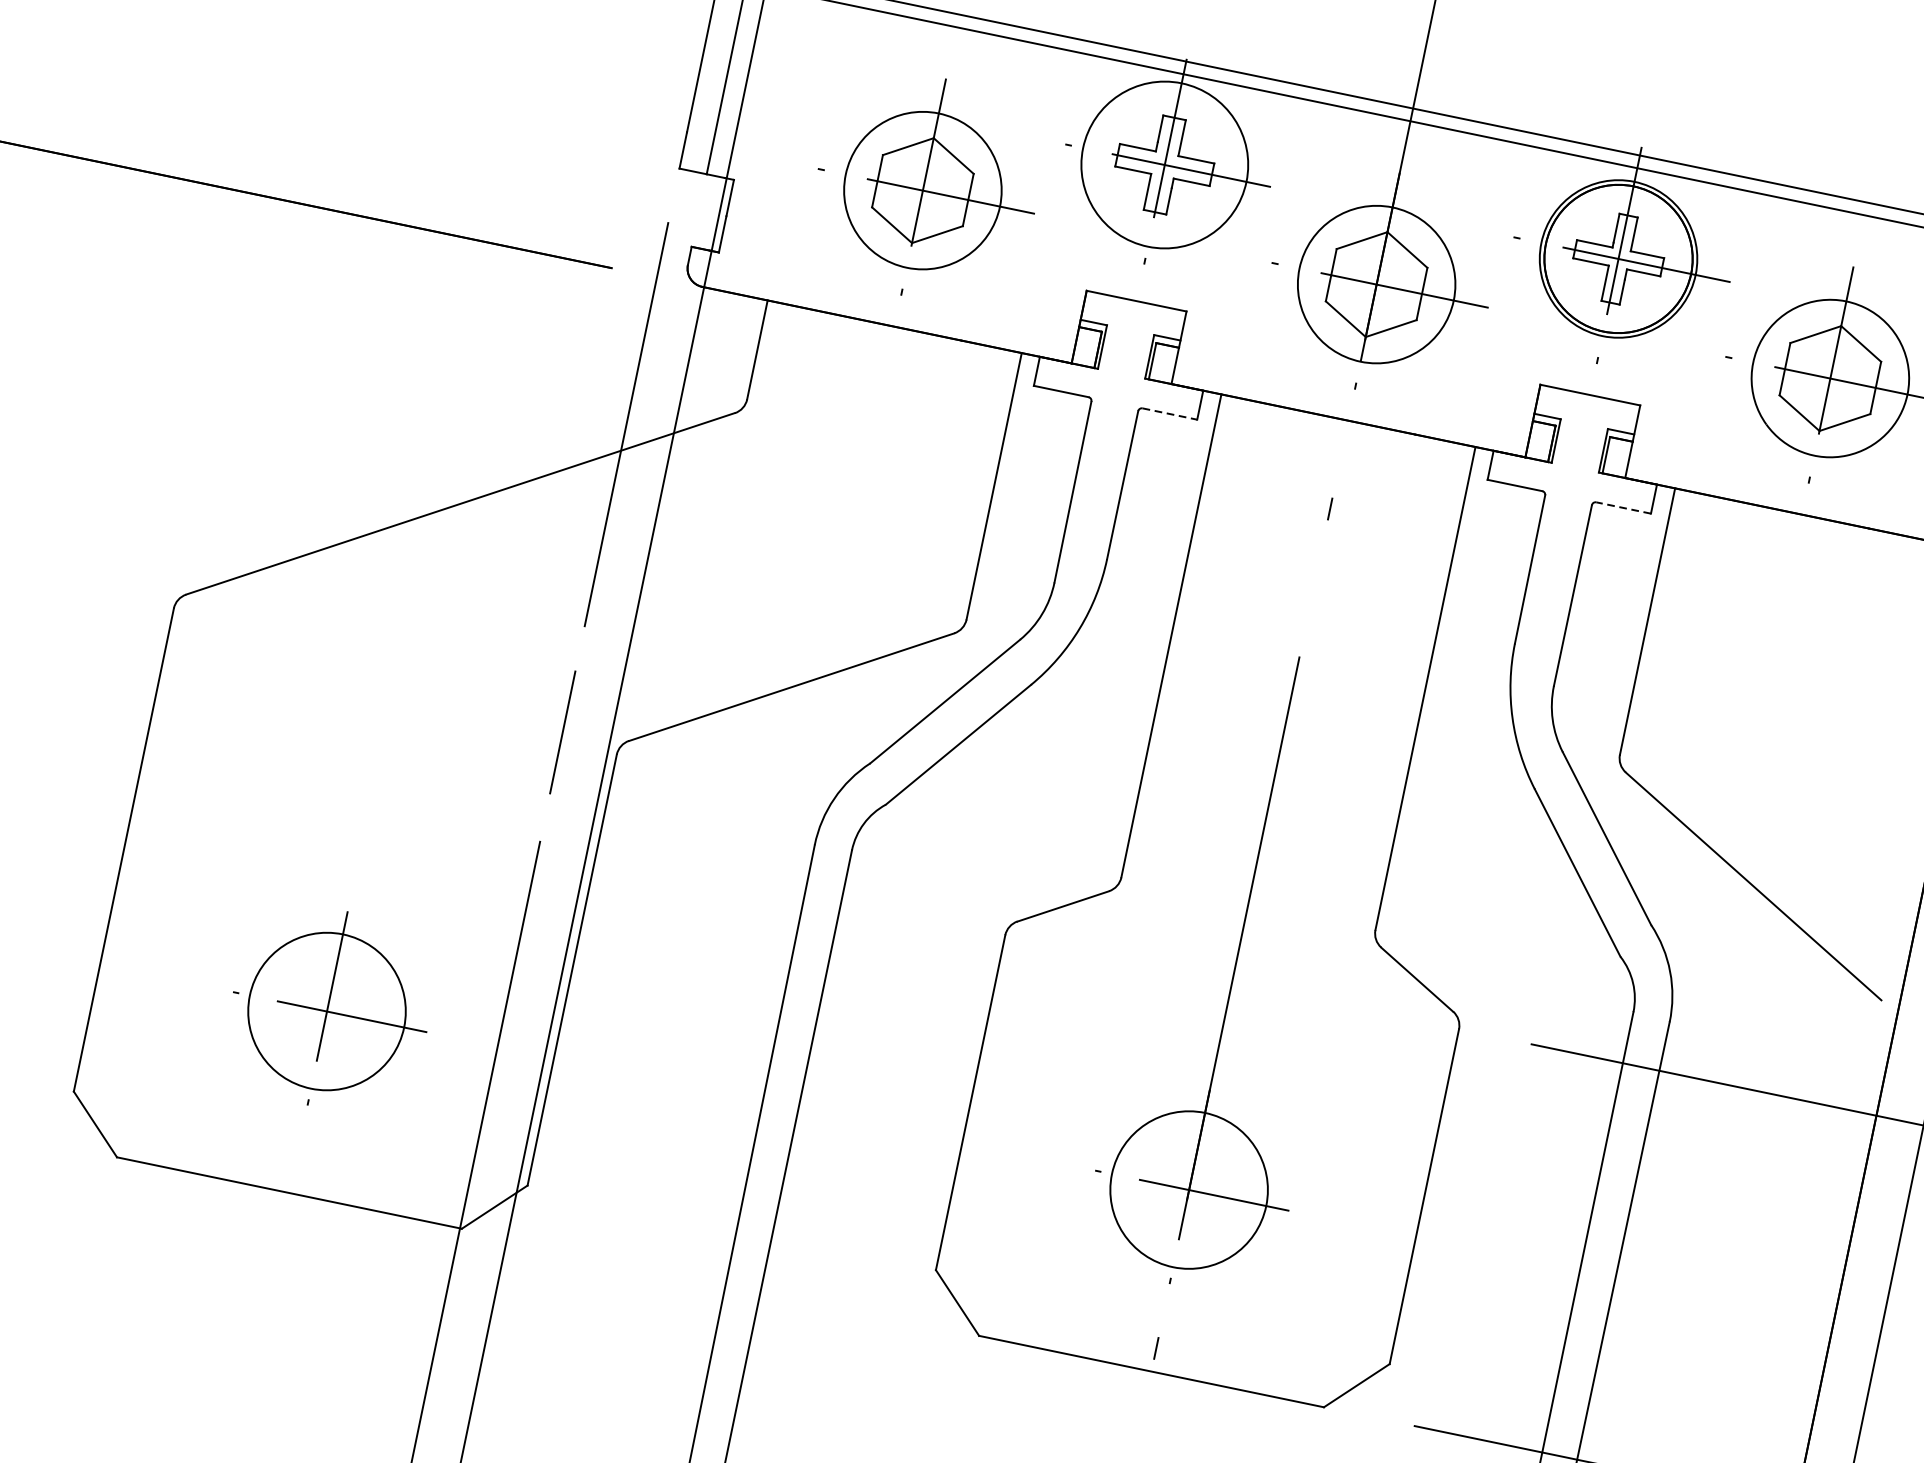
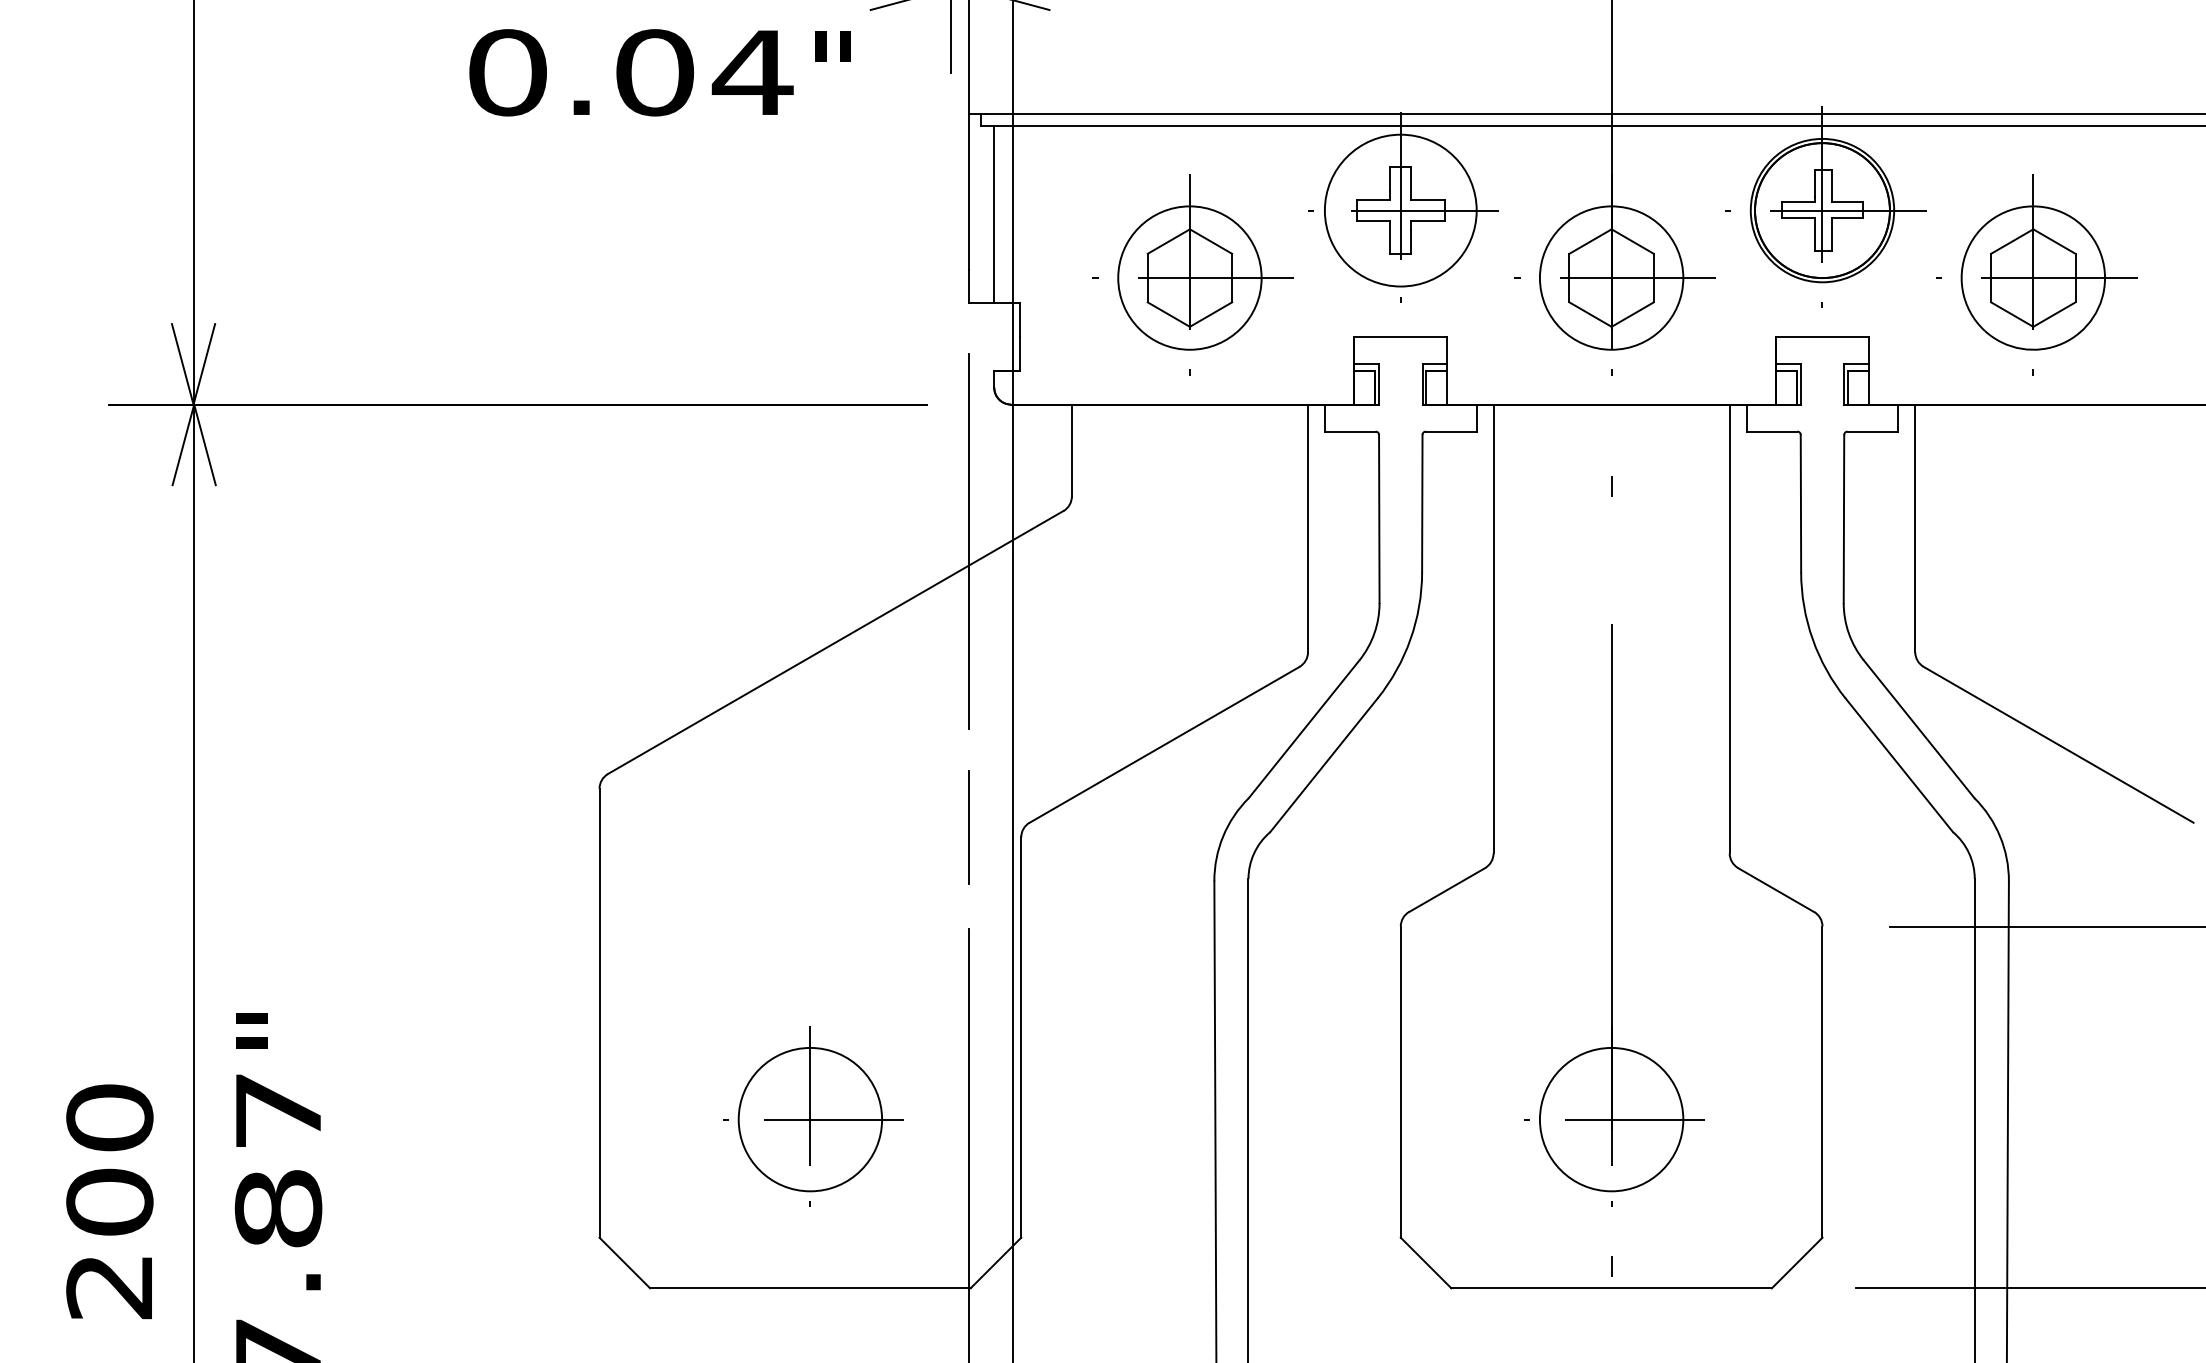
line: (1170, 413) -> (1451, 431), dashed -> solid
line: (1623, 507) -> (1872, 431), dashed -> solid

